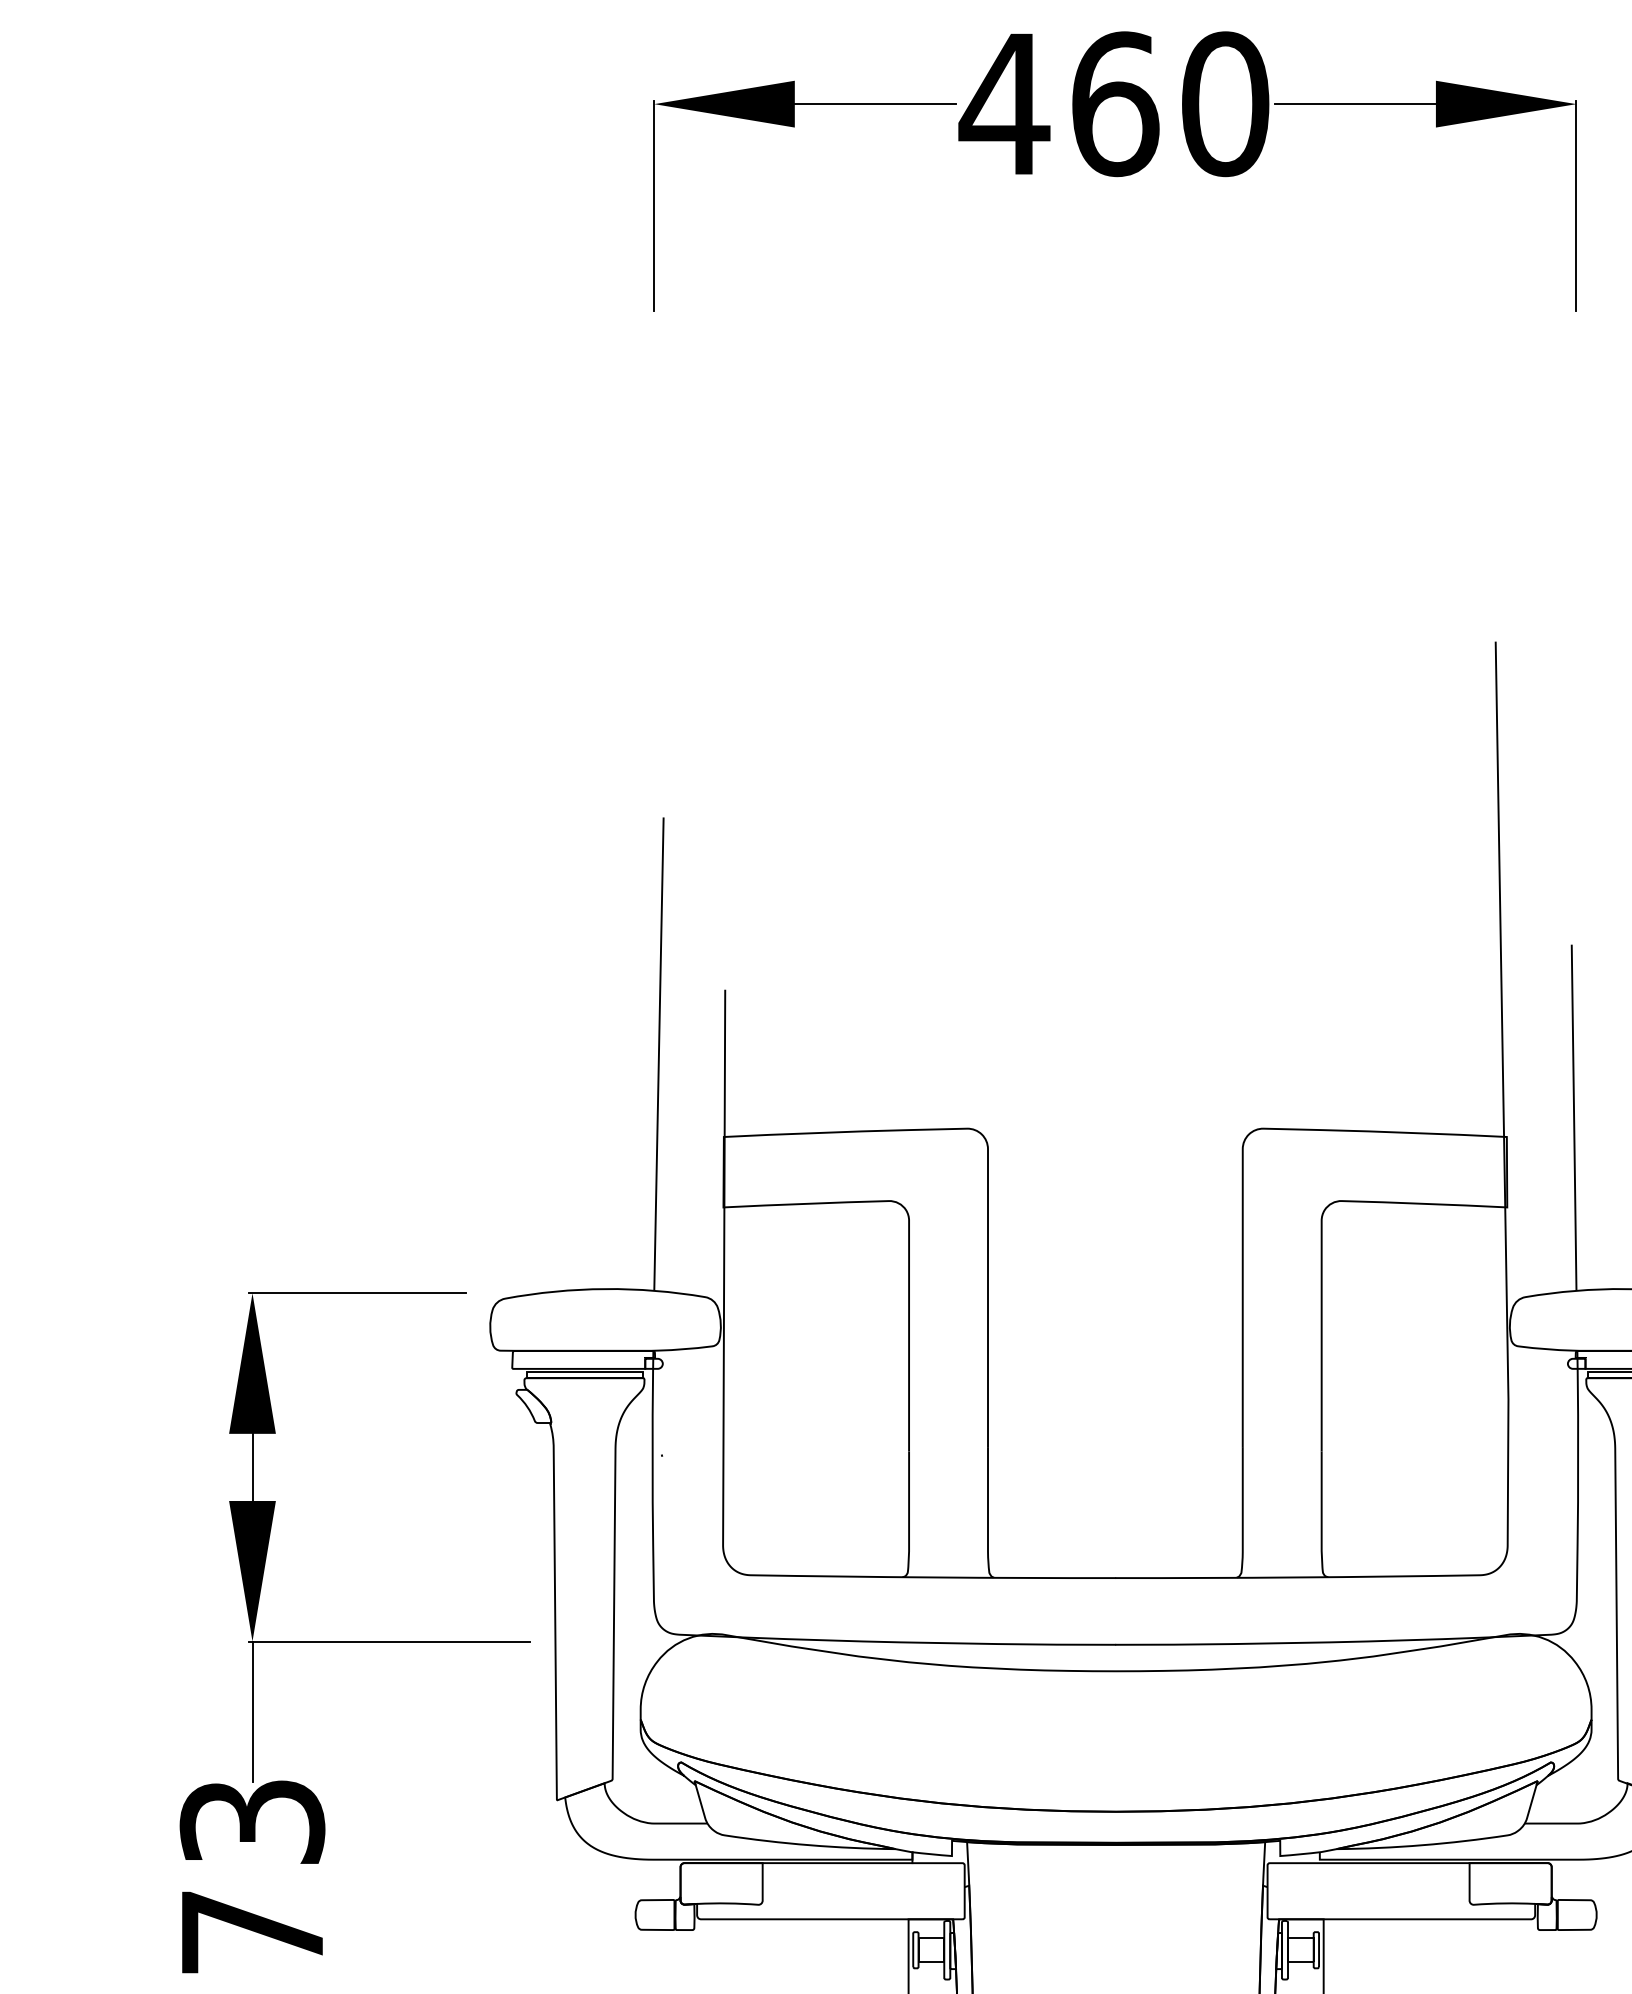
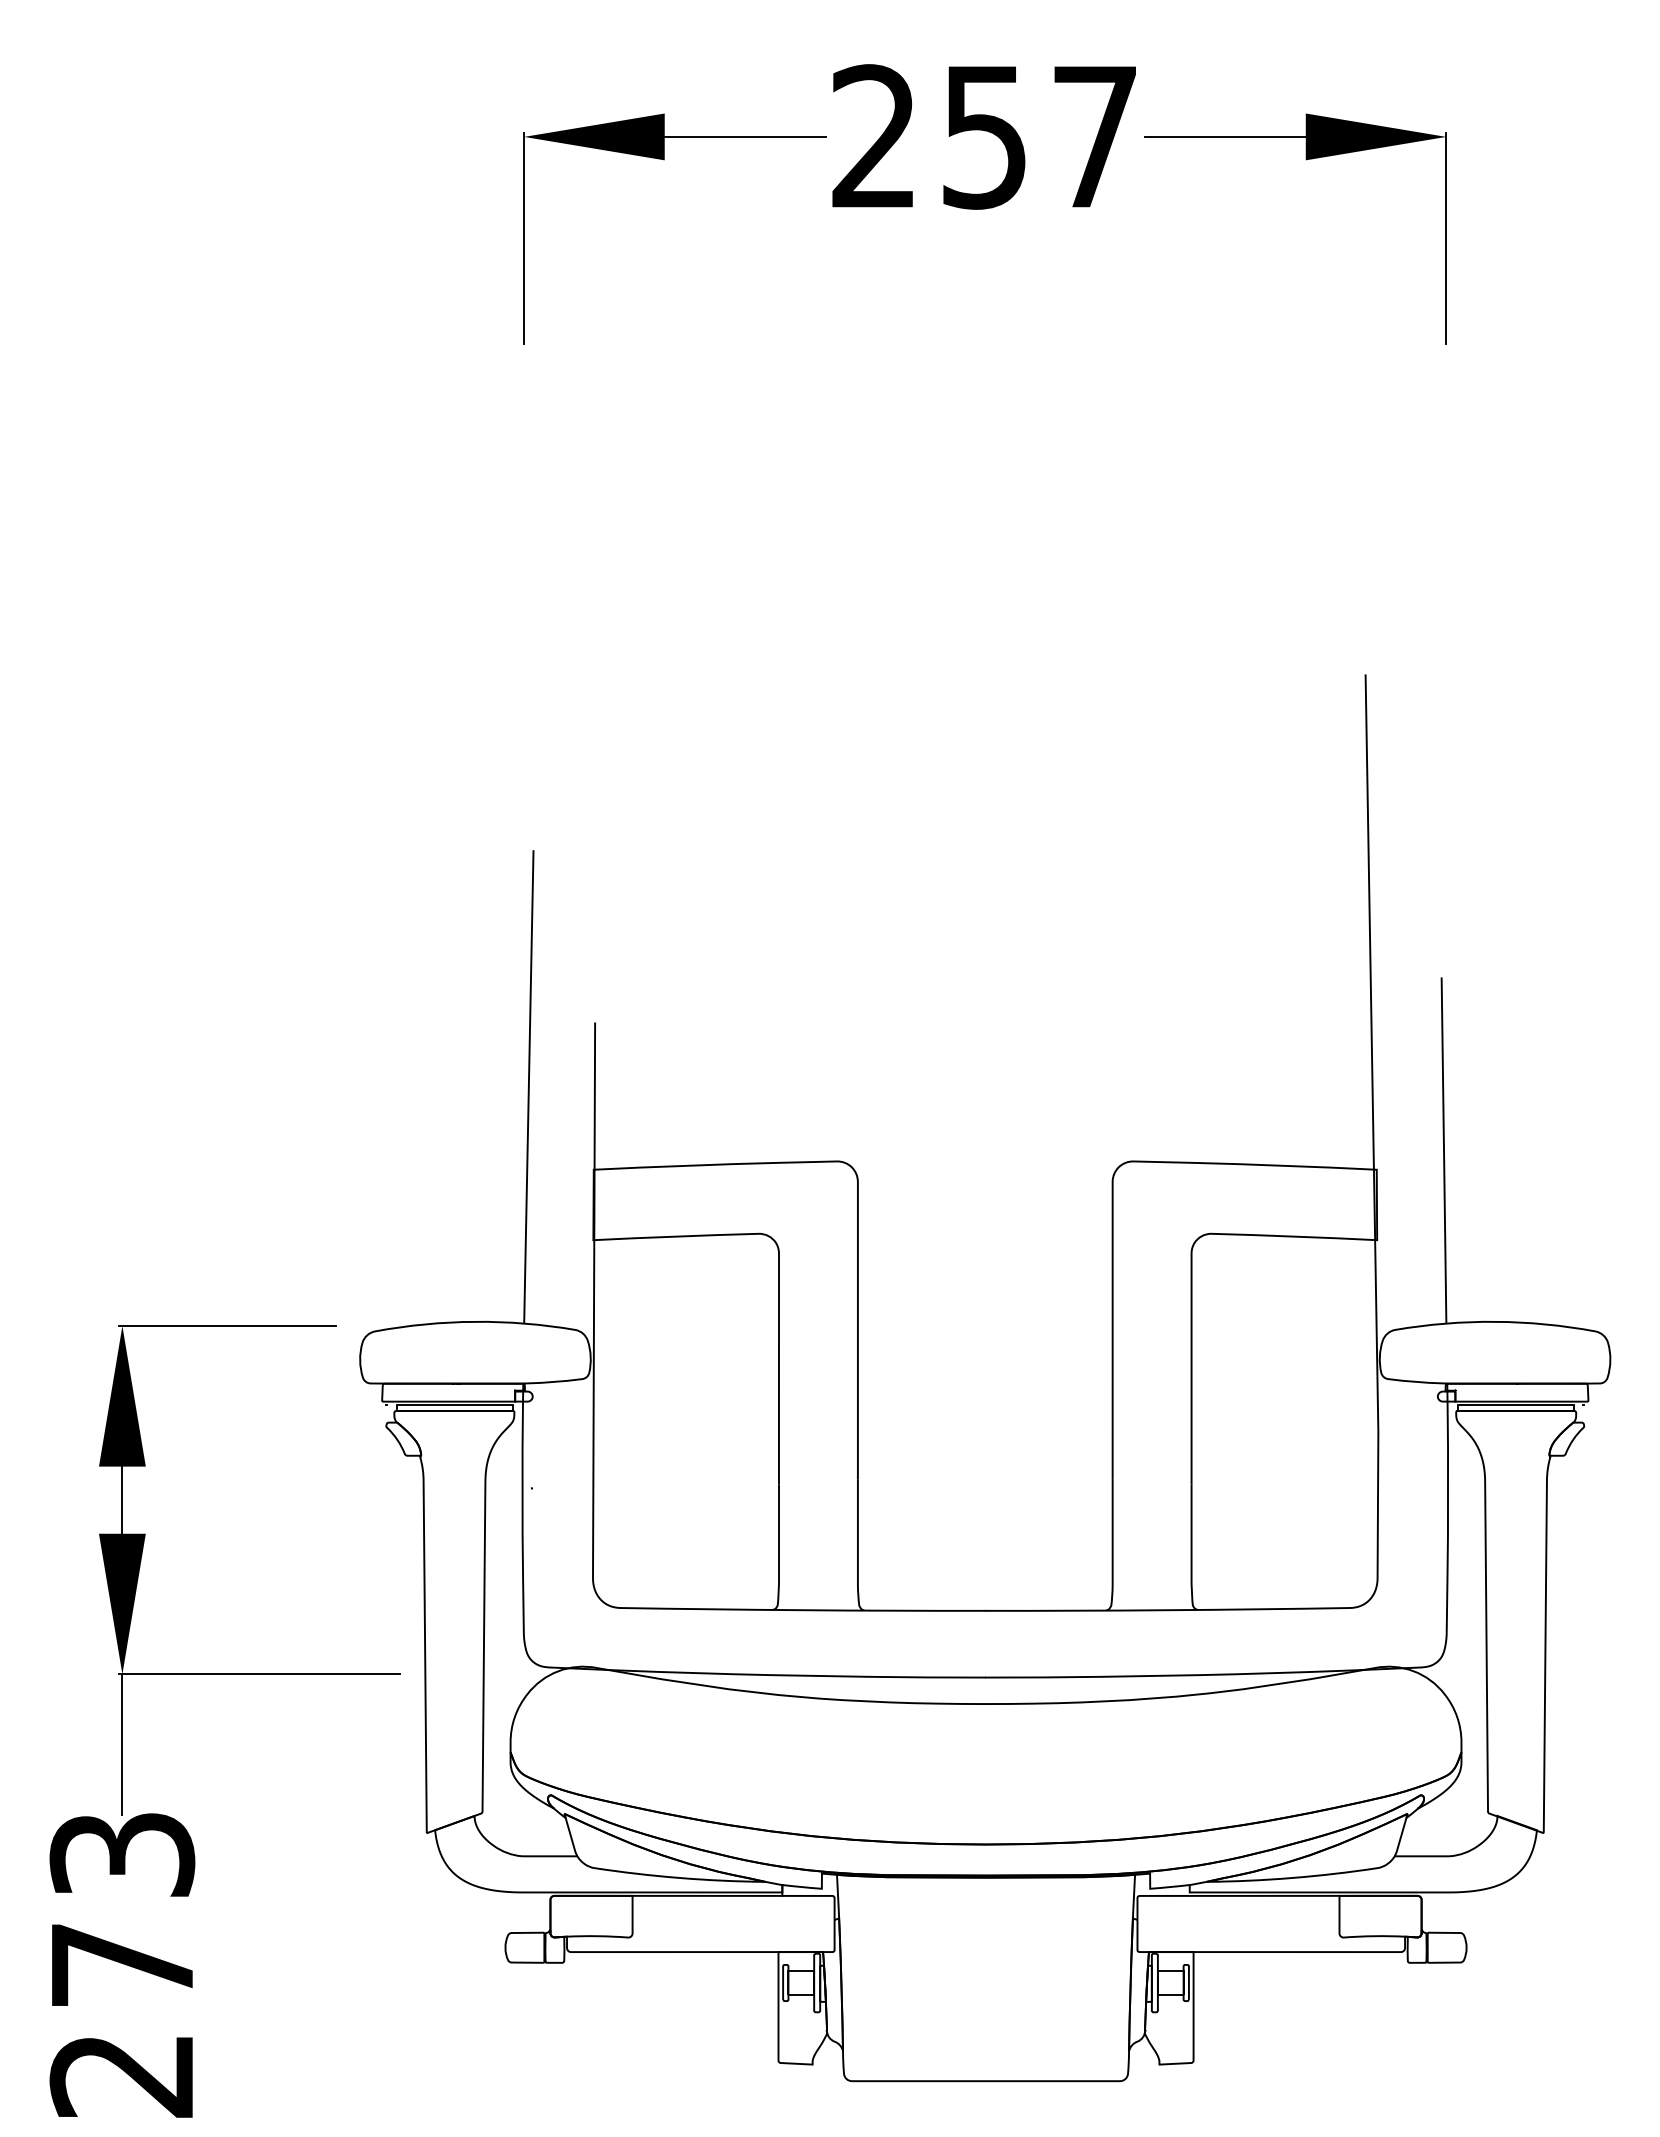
text: (1113, 103) -> (983, 136), 460 -> 257

